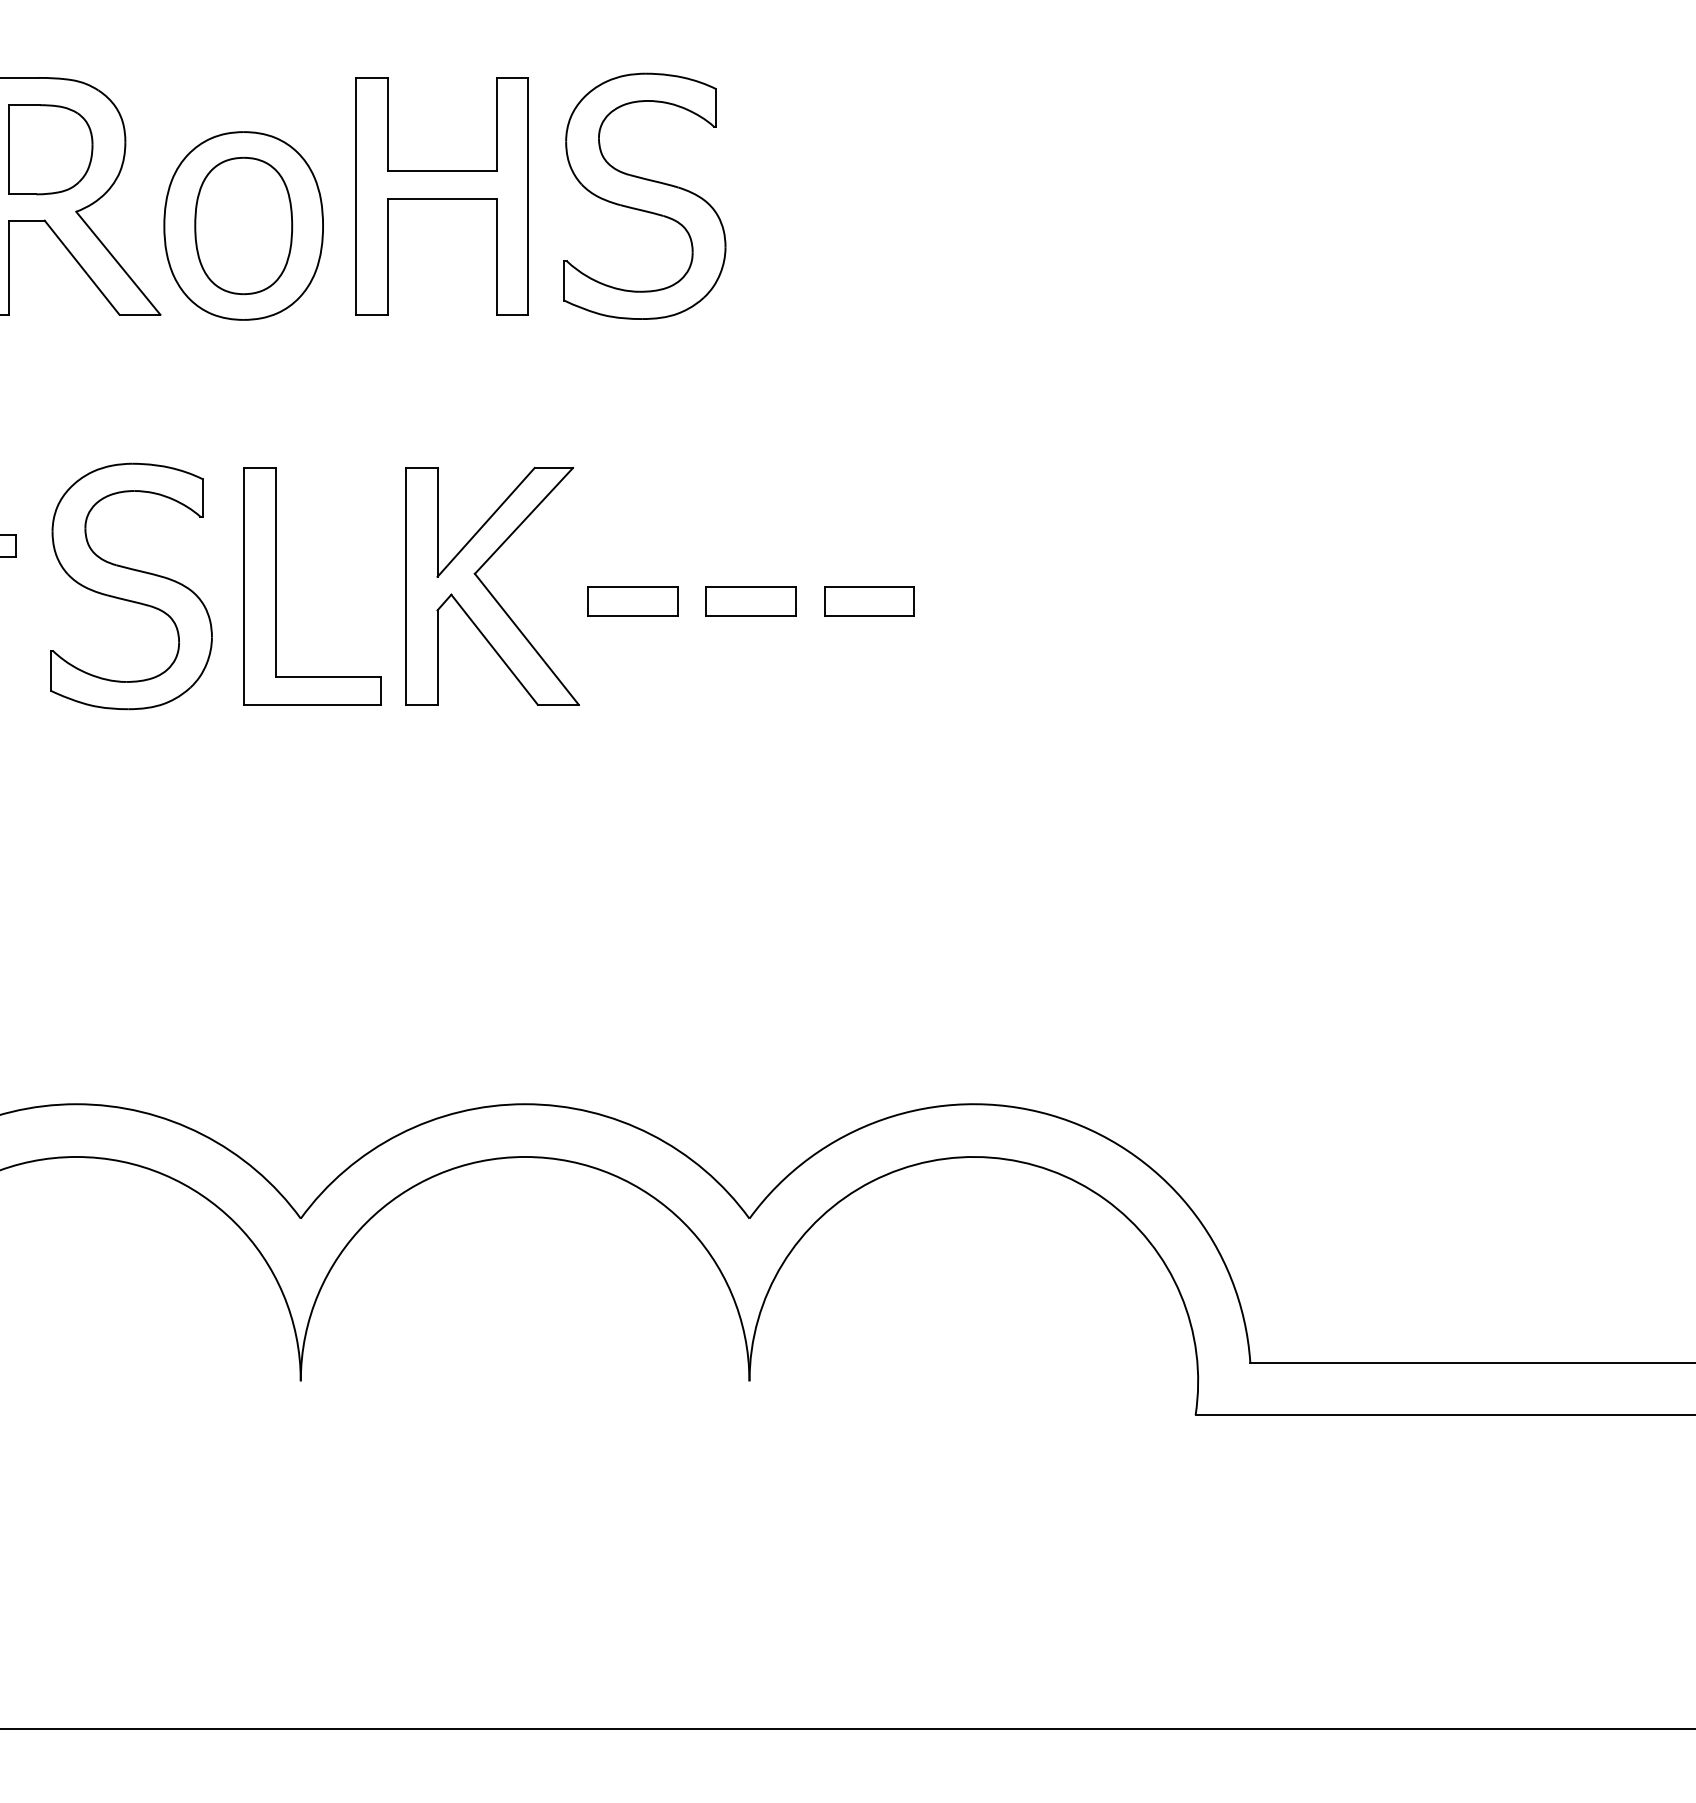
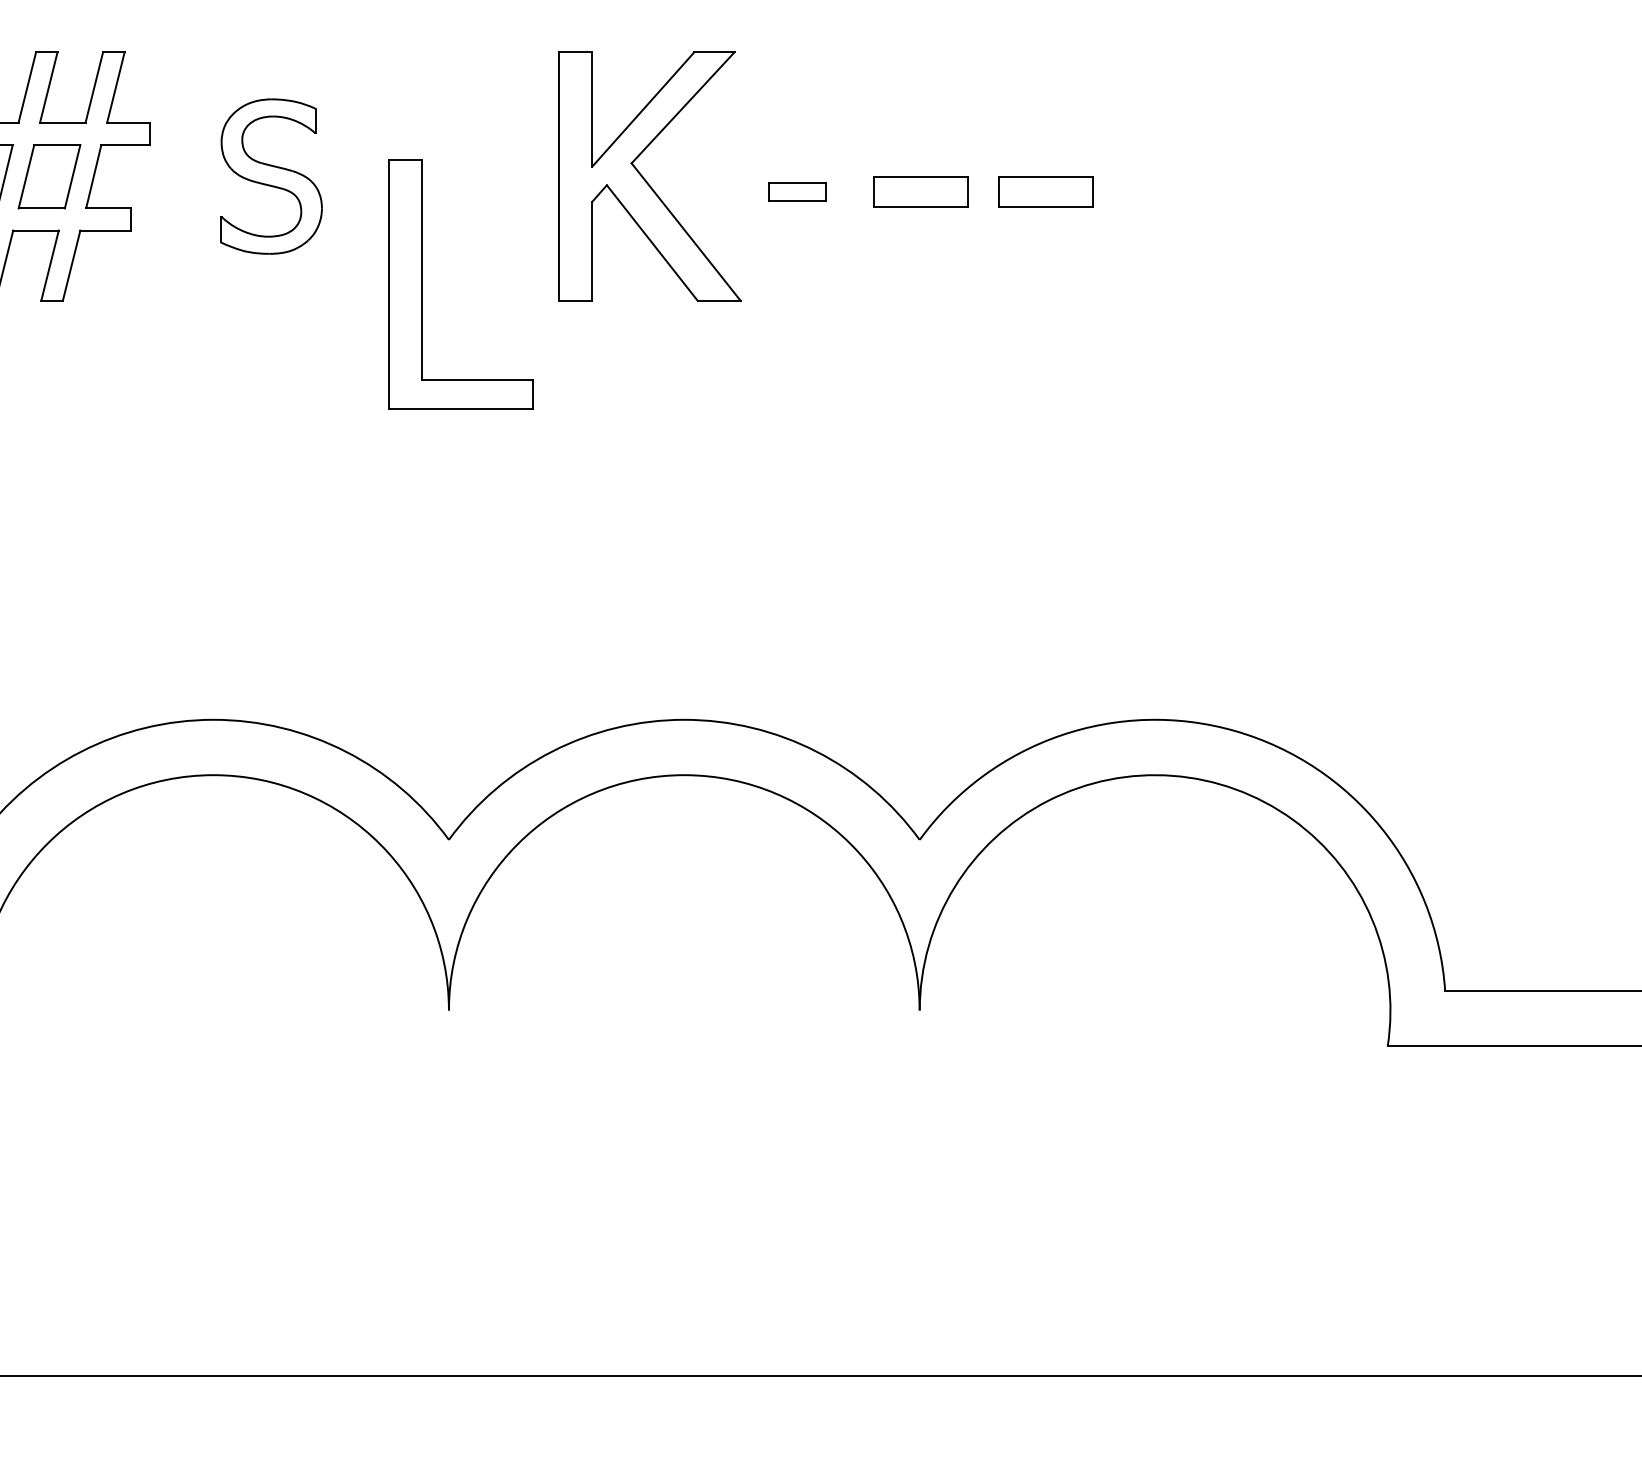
part: (131, 586) -> (271, 176), size x0.6
part: (276, 586) -> (423, 284), moved
part: (632, 601) -> (796, 192), size x0.6

